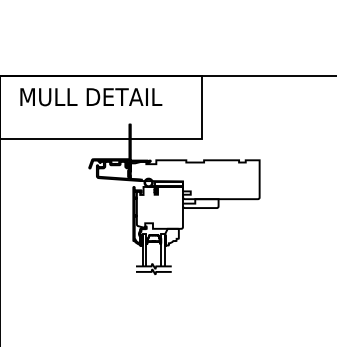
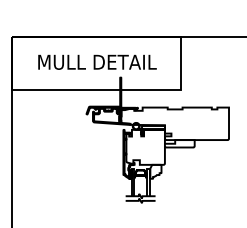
text: (91, 97) -> (97, 62), moved

